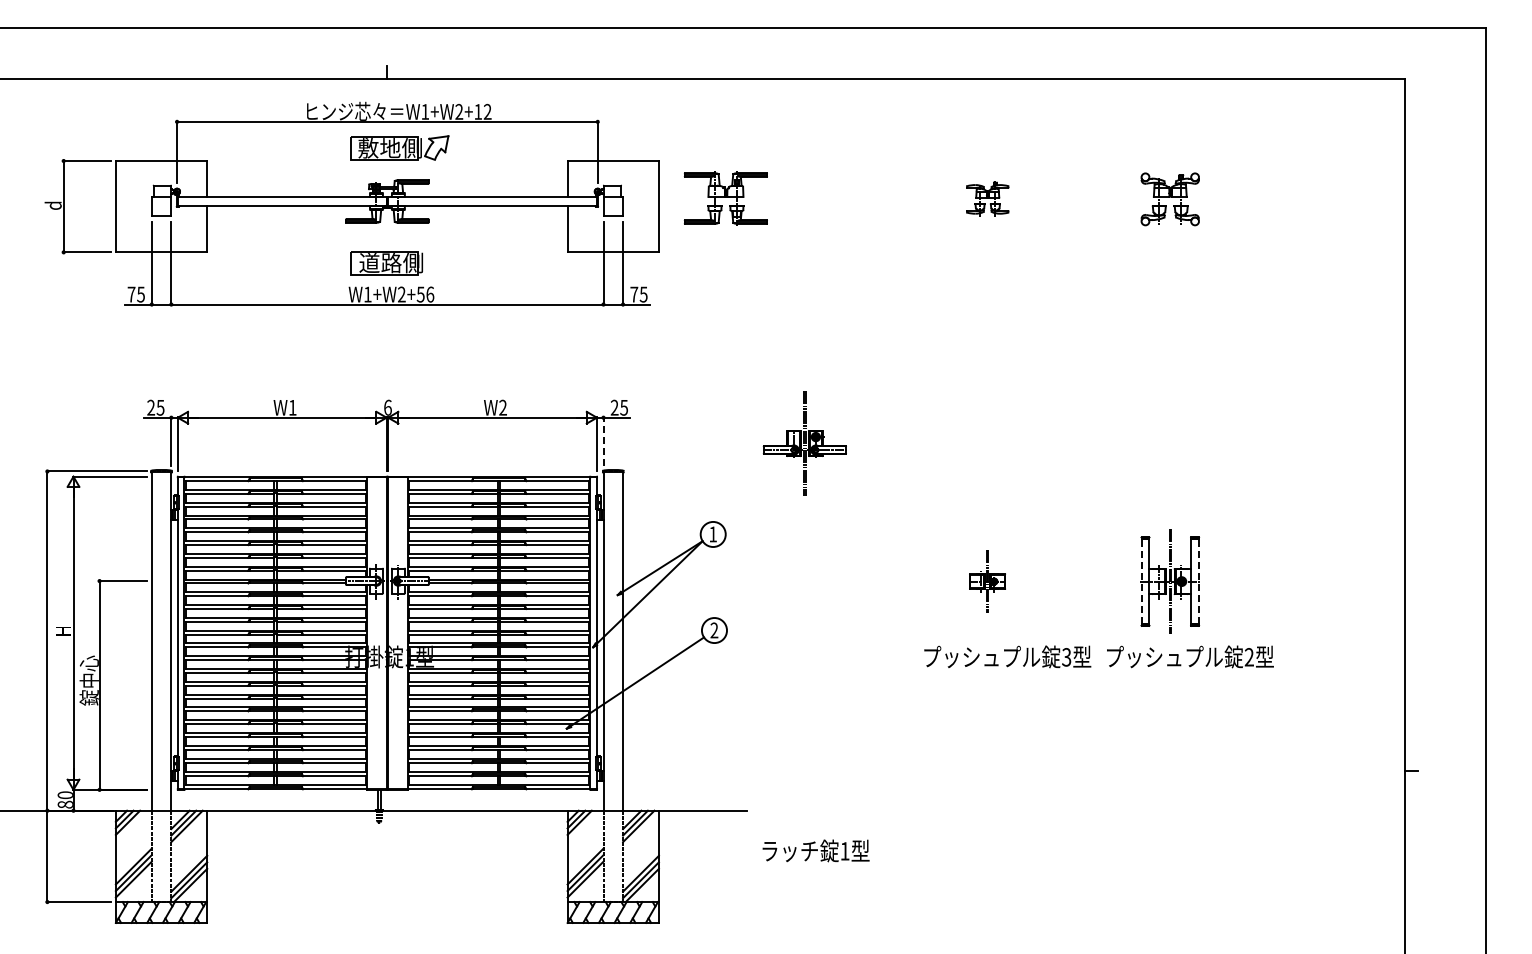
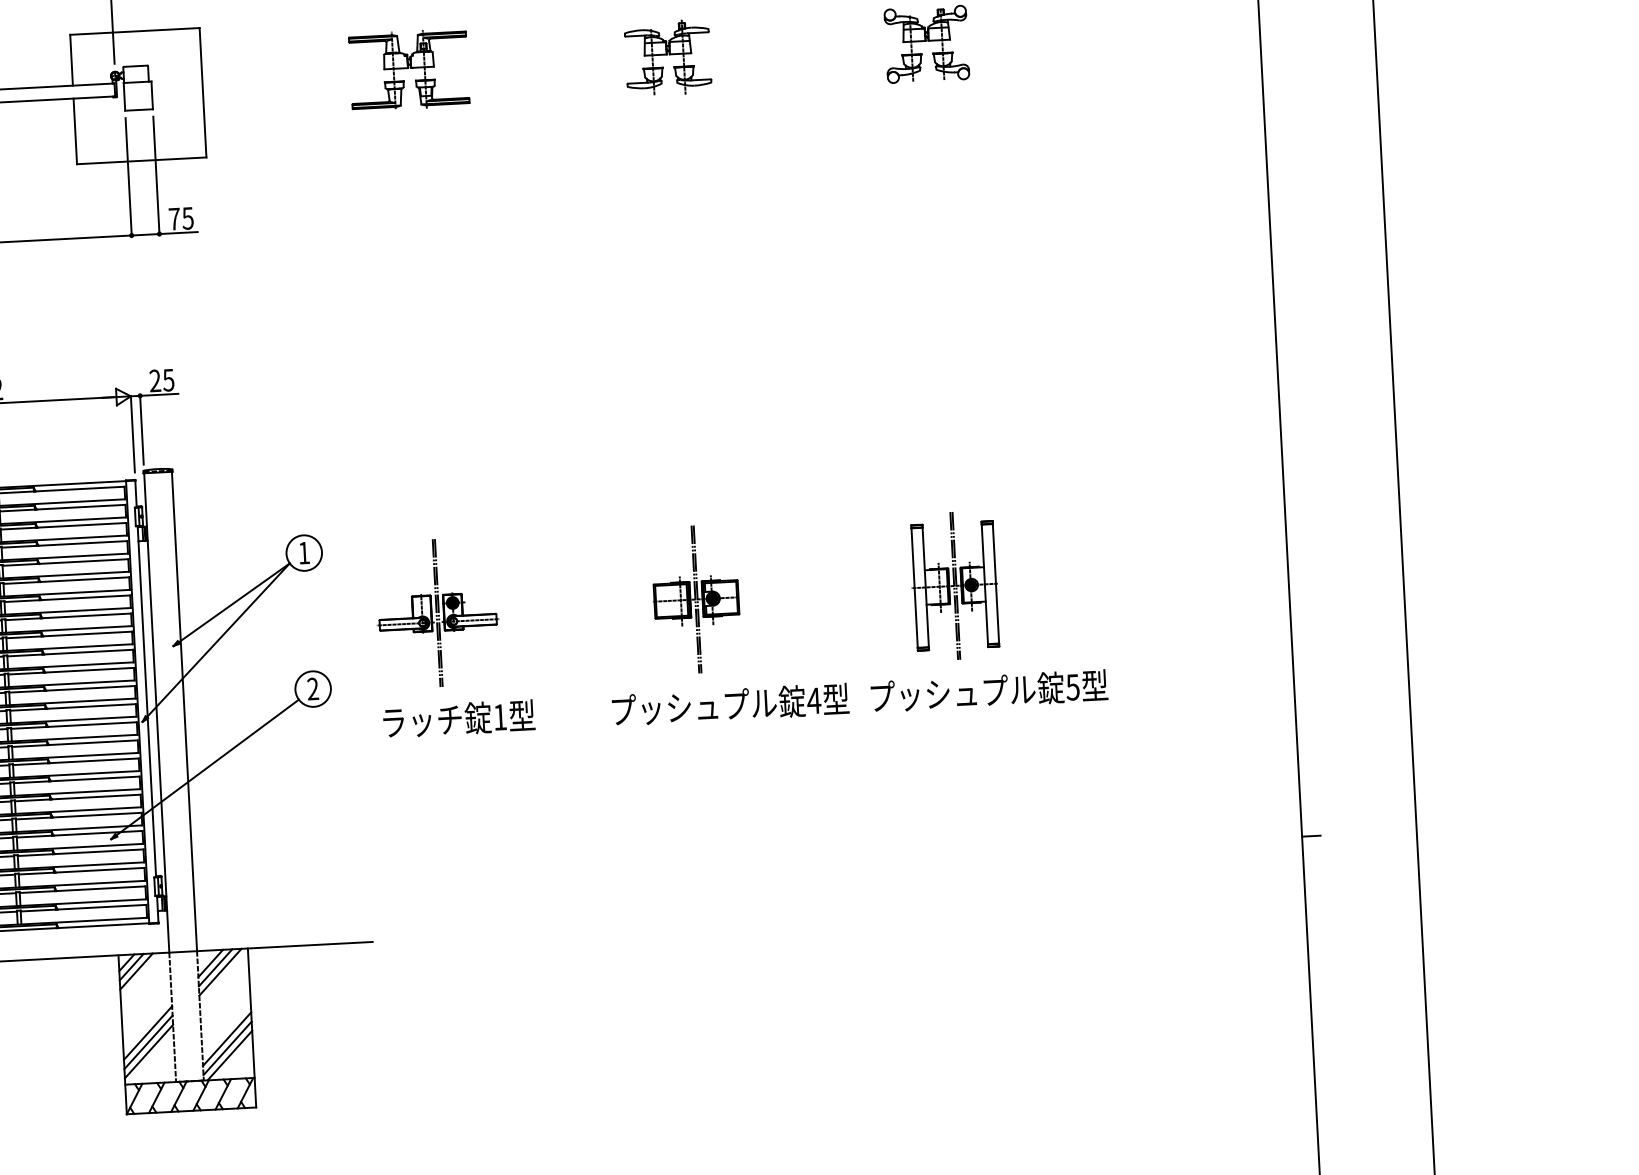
part: (725, 198) -> (408, 70), moved
part: (987, 199) -> (667, 58), size x1.43
line: (603, 441) -> (141, 429), dashed -> solid
part: (804, 443) -> (437, 612), moved
part: (987, 581) -> (696, 599), size x1.67
line: (1141, 581) -> (914, 587), dashed -> solid
line: (1198, 581) -> (995, 583), dashed -> solid
text: (1066, 657) -> (813, 701), 3 -> 4
text: (1248, 657) -> (1071, 687), 2 -> 5
text: (815, 850) -> (458, 718), moved

